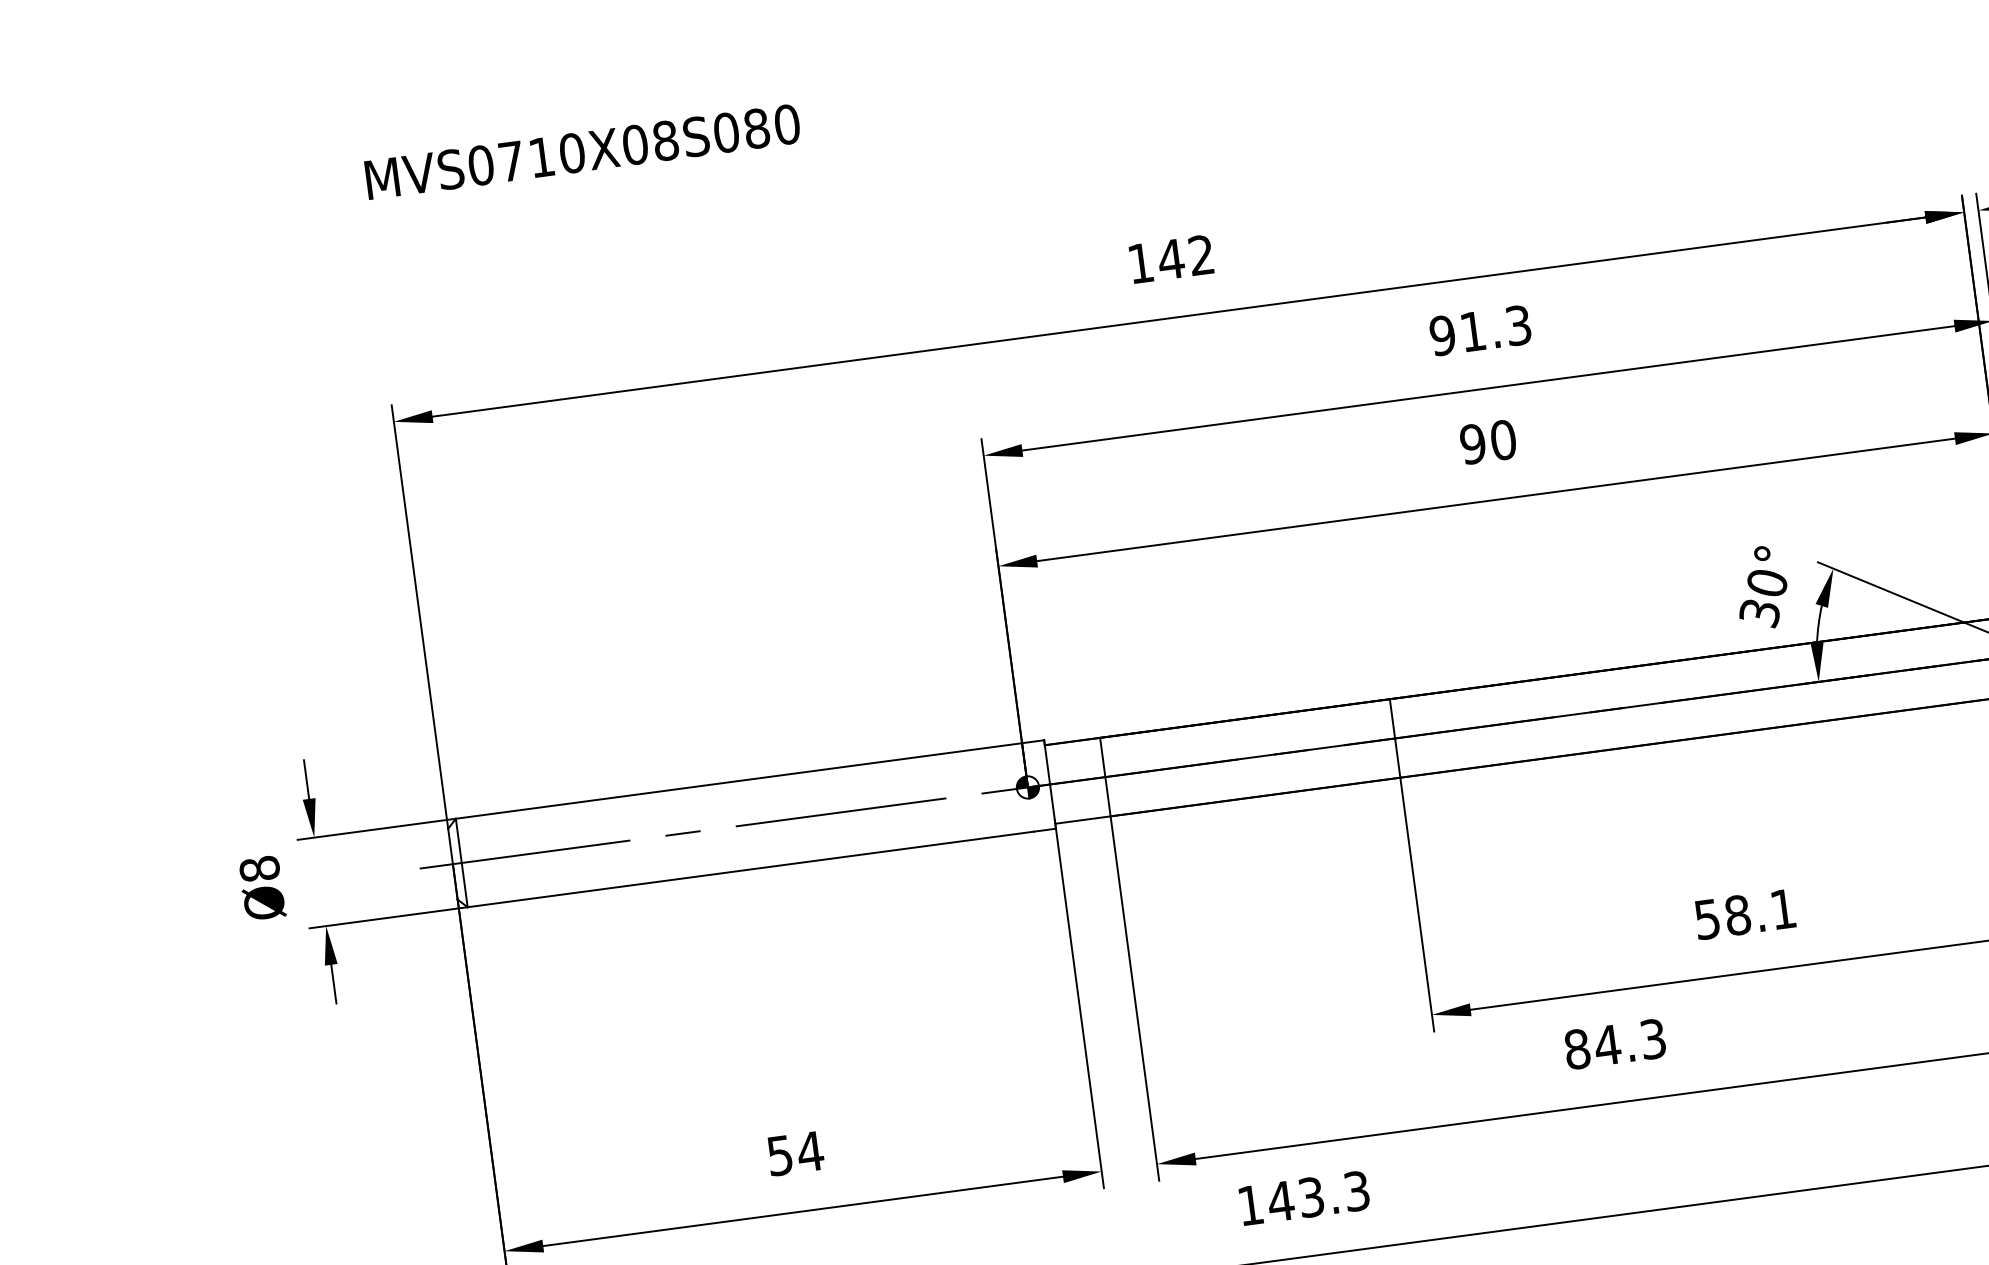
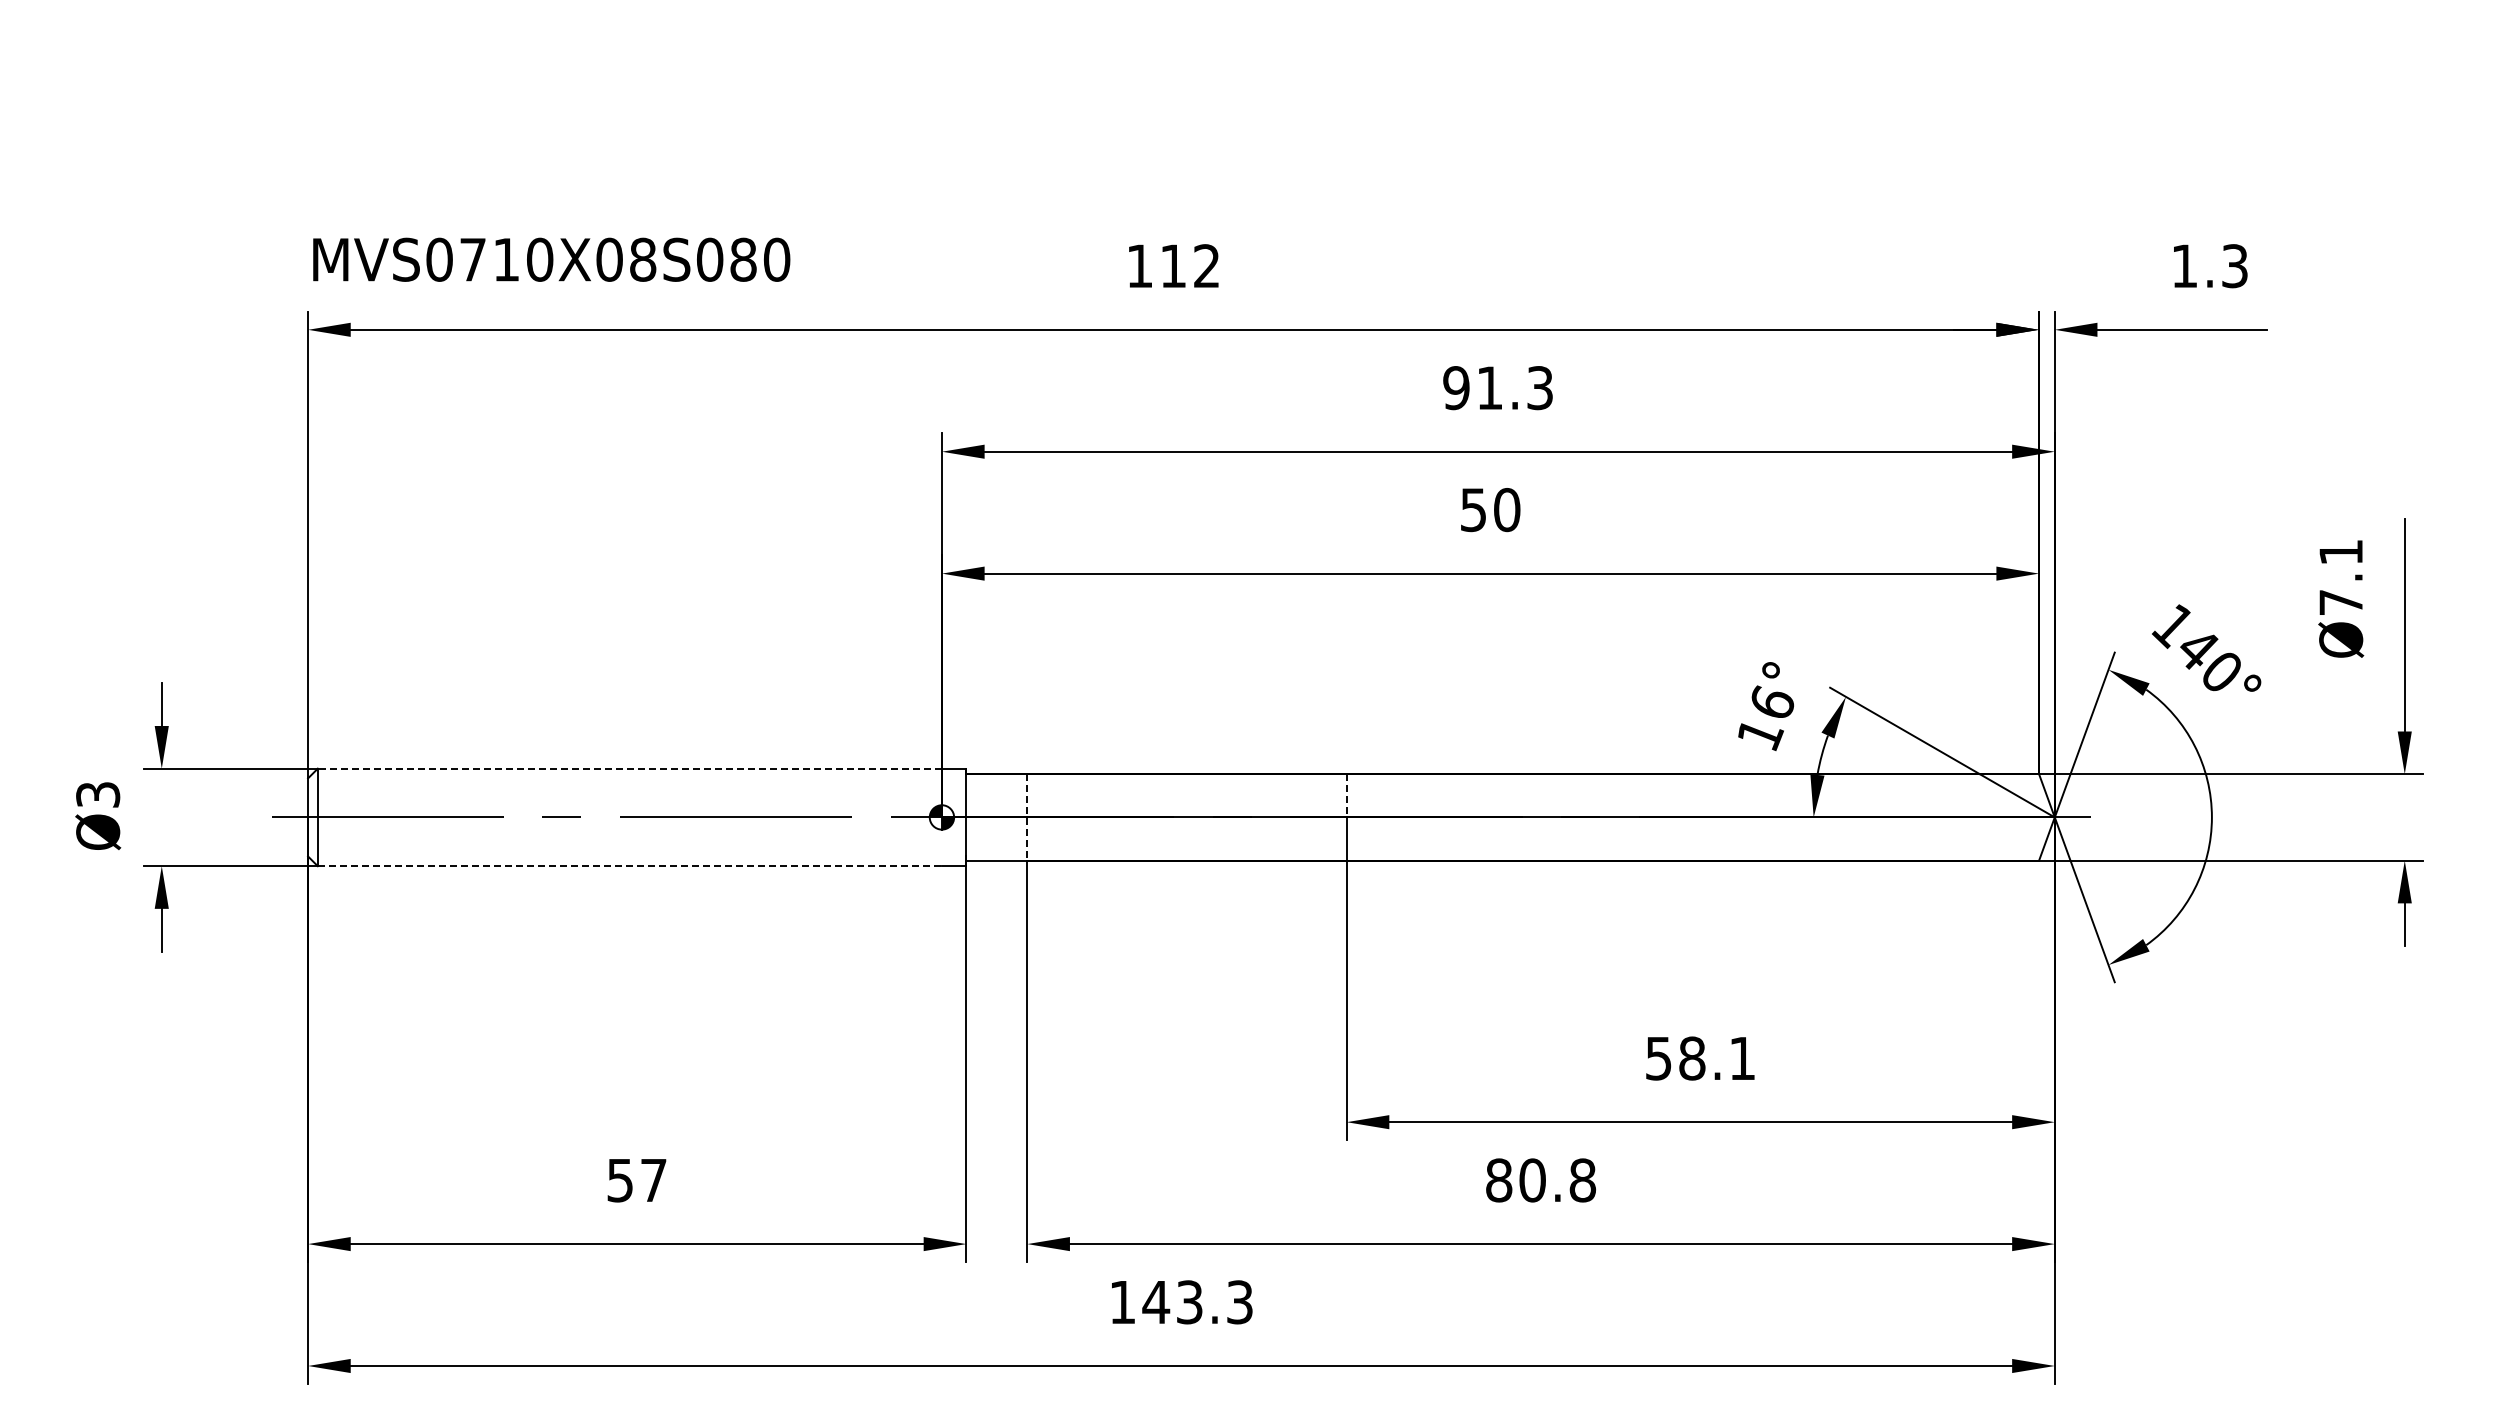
text: (582, 151) -> (551, 259), moved
text: (1171, 258) -> (1173, 265), 142 -> 112
text: (1472, 443) -> (1473, 509), 90 -> 50
text: (1763, 598) -> (1765, 718), 30° -> 16°
line: (1392, 718) -> (1346, 795), solid -> dashed
line: (1105, 777) -> (1027, 817), solid -> dashed
line: (738, 780) -> (629, 768), solid -> dashed
text: (260, 868) -> (98, 794), Ø8 -> Ø3
line: (751, 869) -> (630, 866), solid -> dashed
text: (1630, 1042) -> (1557, 1180), 84.3 -> 80.8
text: (810, 1151) -> (653, 1180), 54 -> 57

